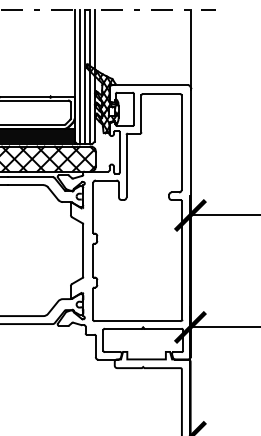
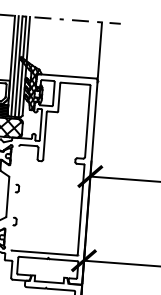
line: (93, 207) -> (17, 165), removed
line: (93, 260) -> (14, 204), removed
line: (93, 303) -> (12, 237), removed

